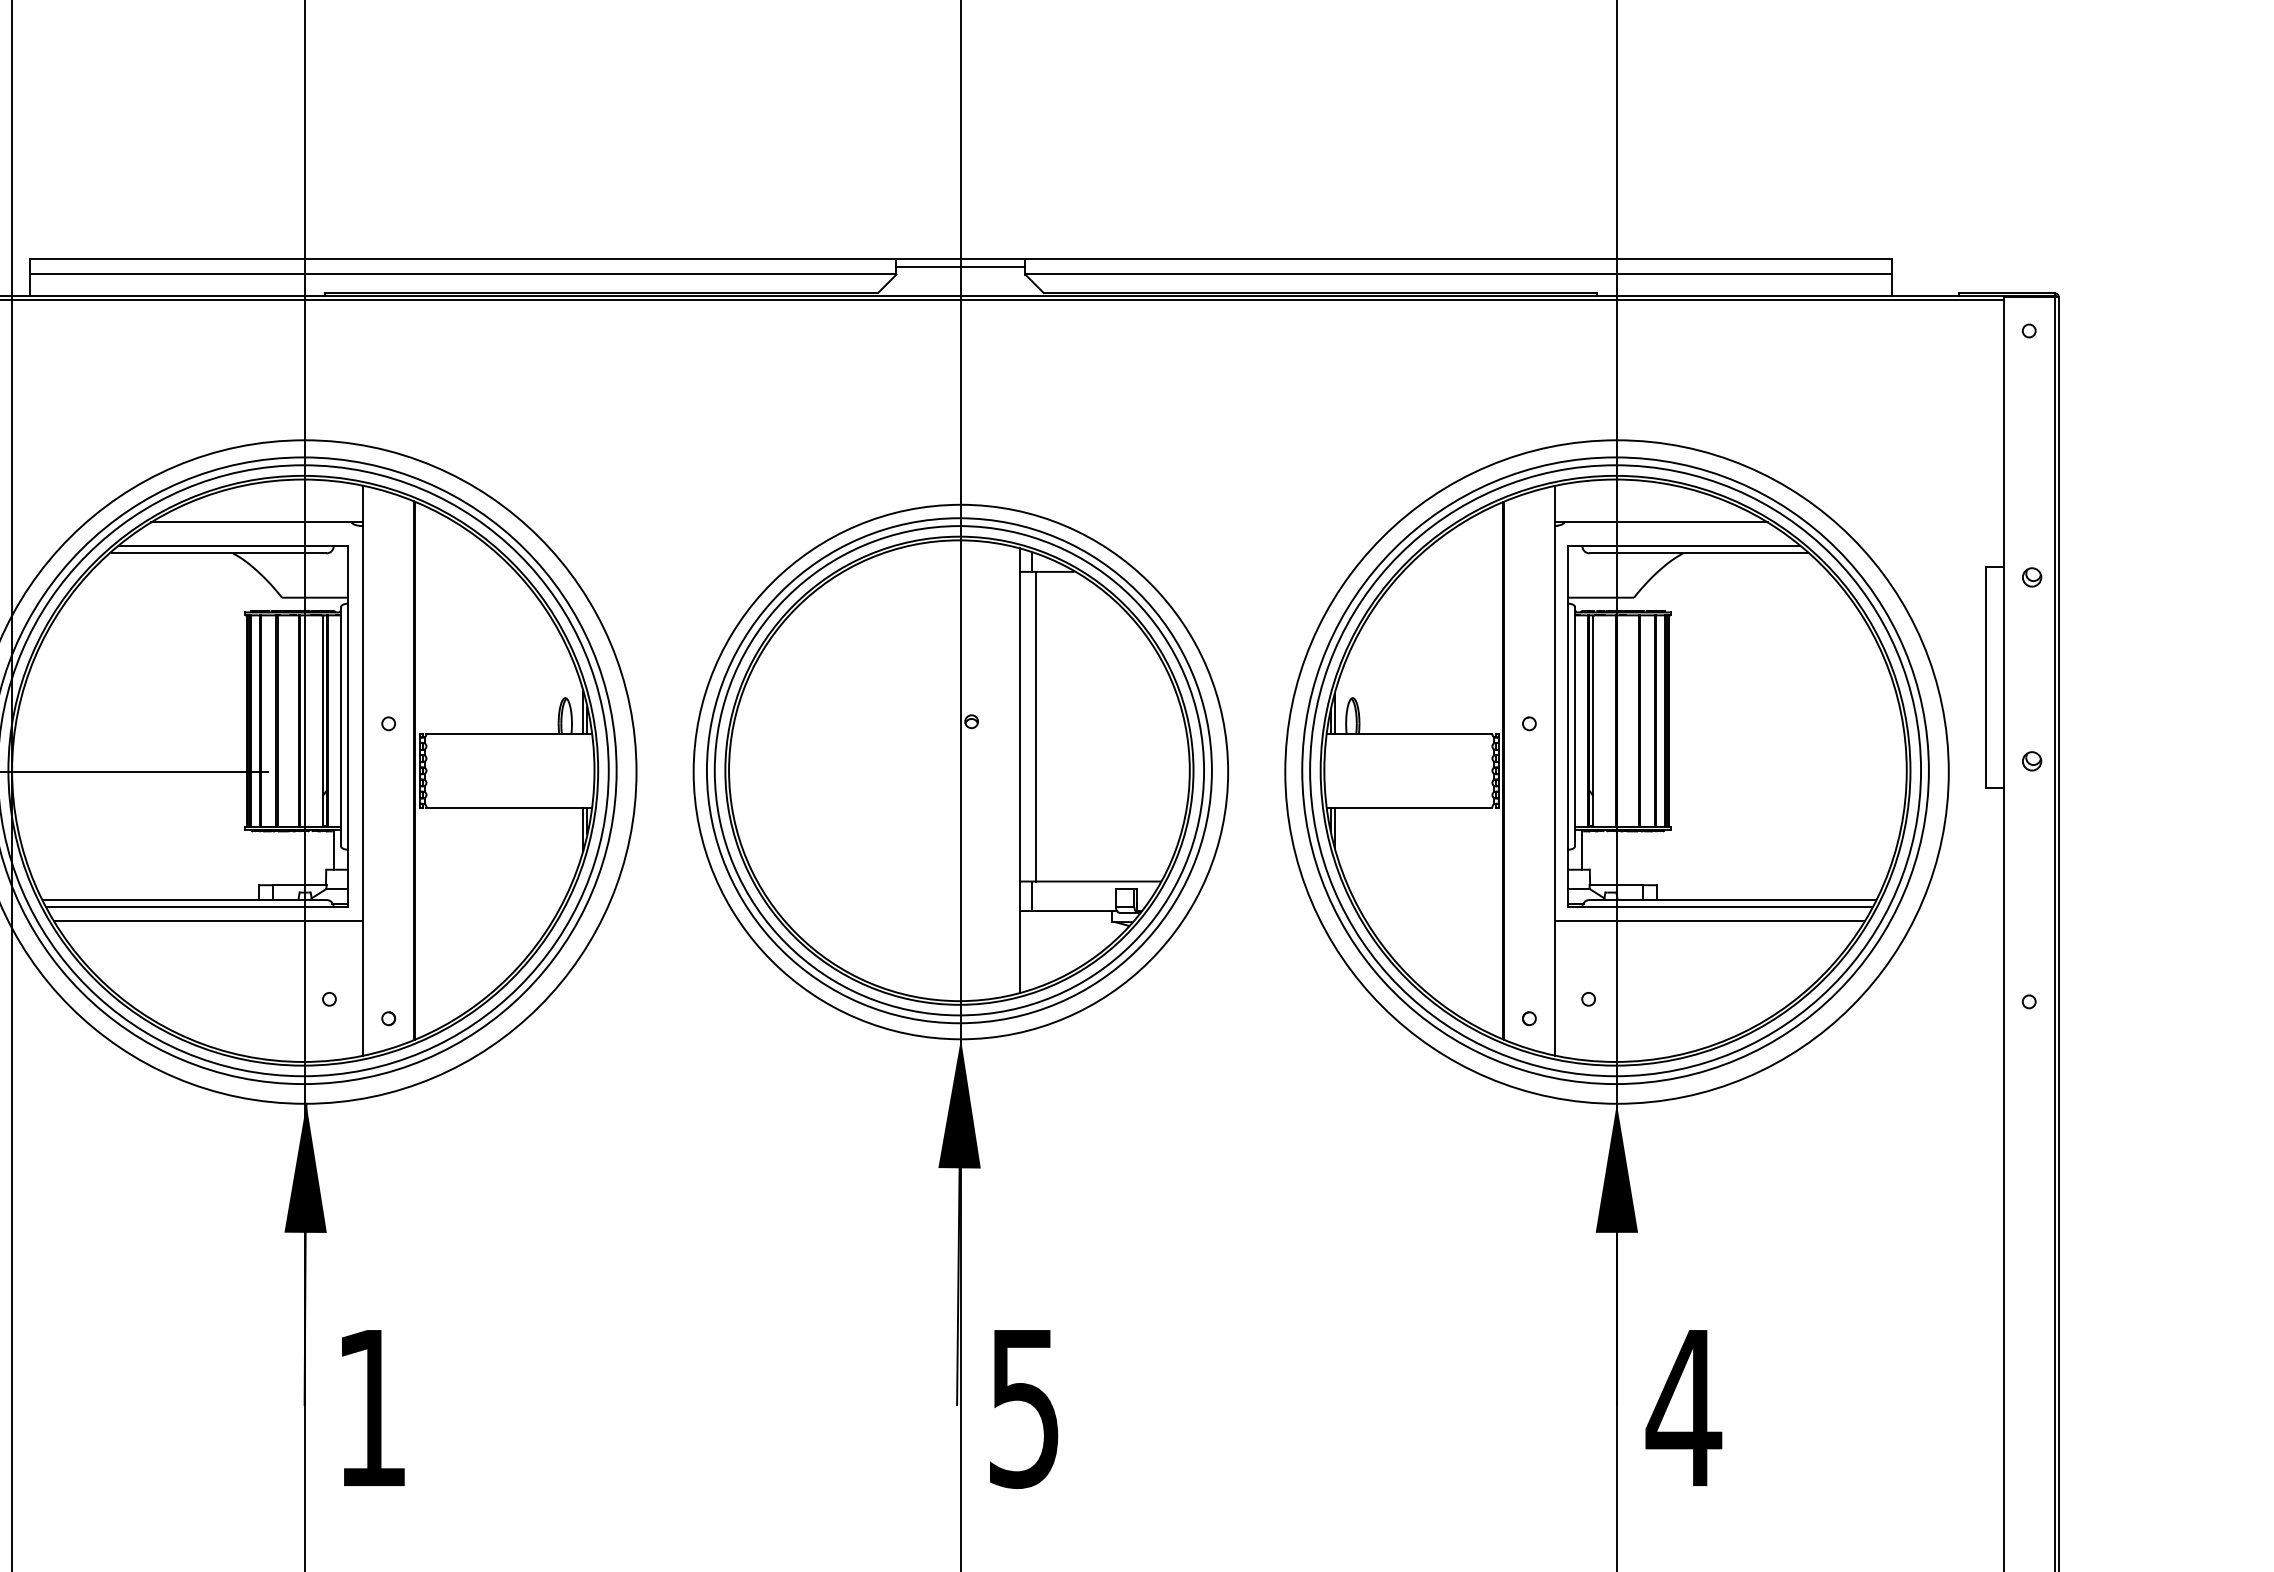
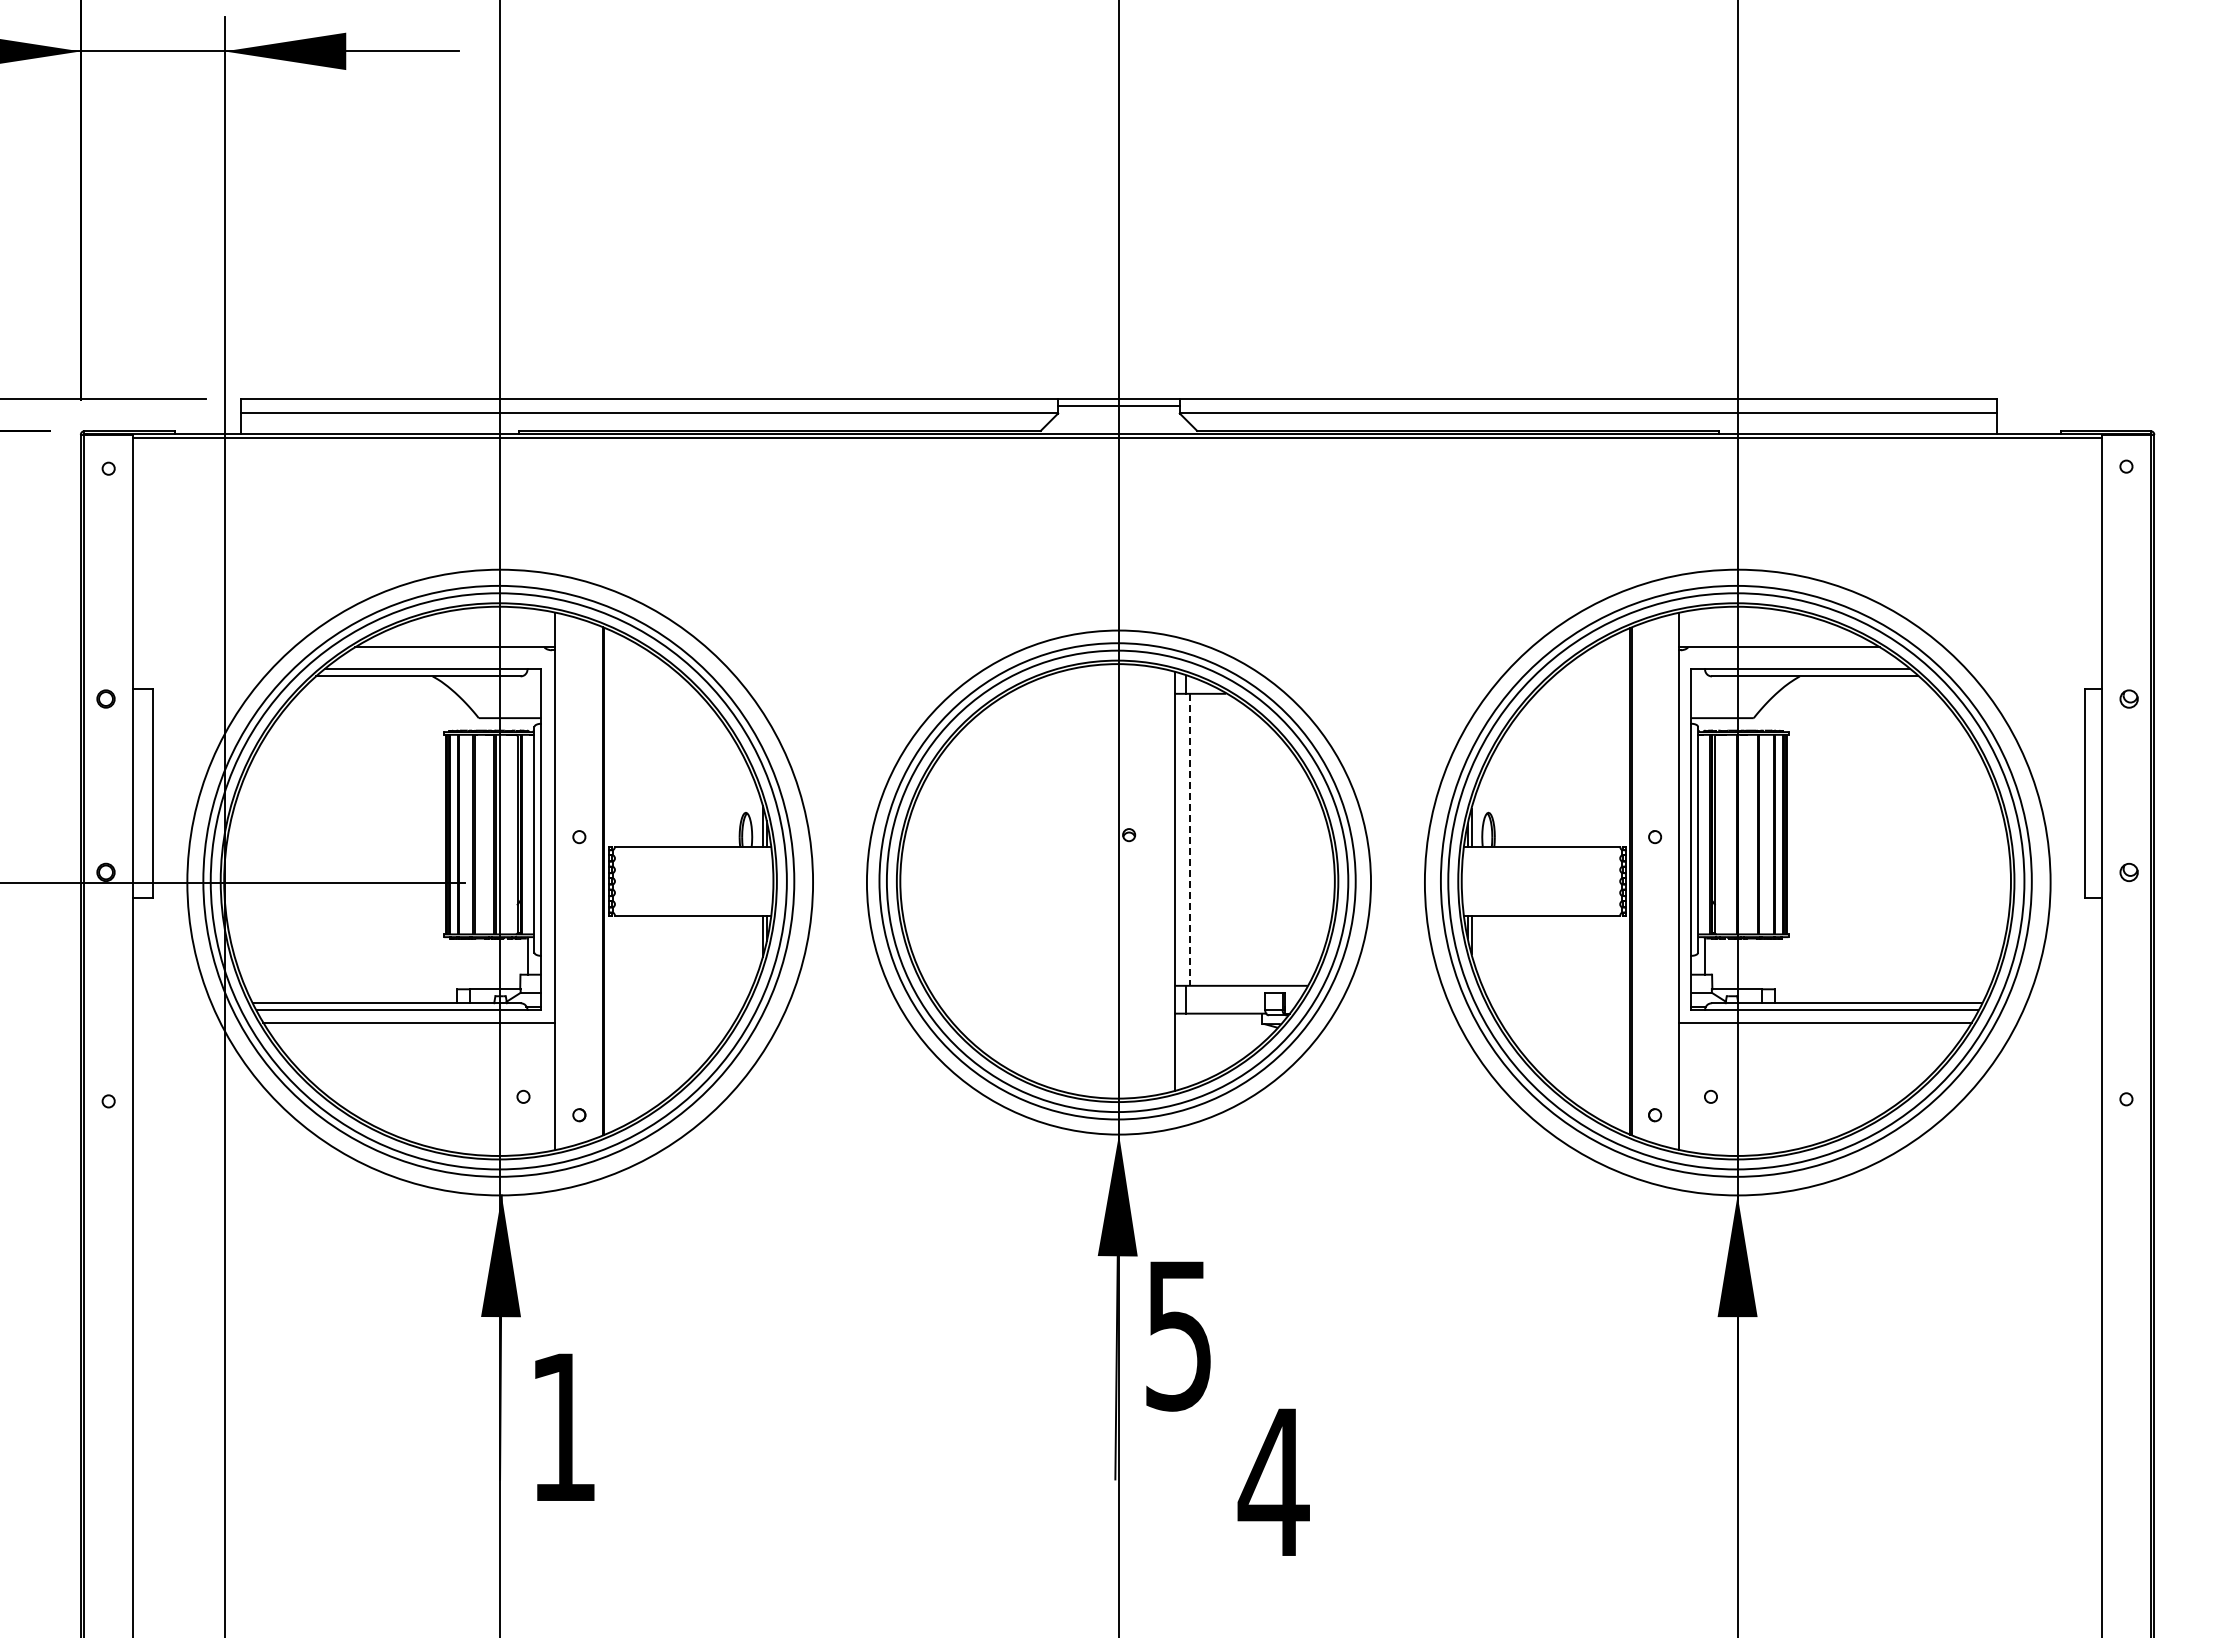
line: (1035, 727) -> (1189, 840), solid -> dashed
text: (372, 1407) -> (564, 1426), moved
text: (1683, 1407) -> (1273, 1481), moved
text: (1024, 1409) -> (1178, 1336), moved

